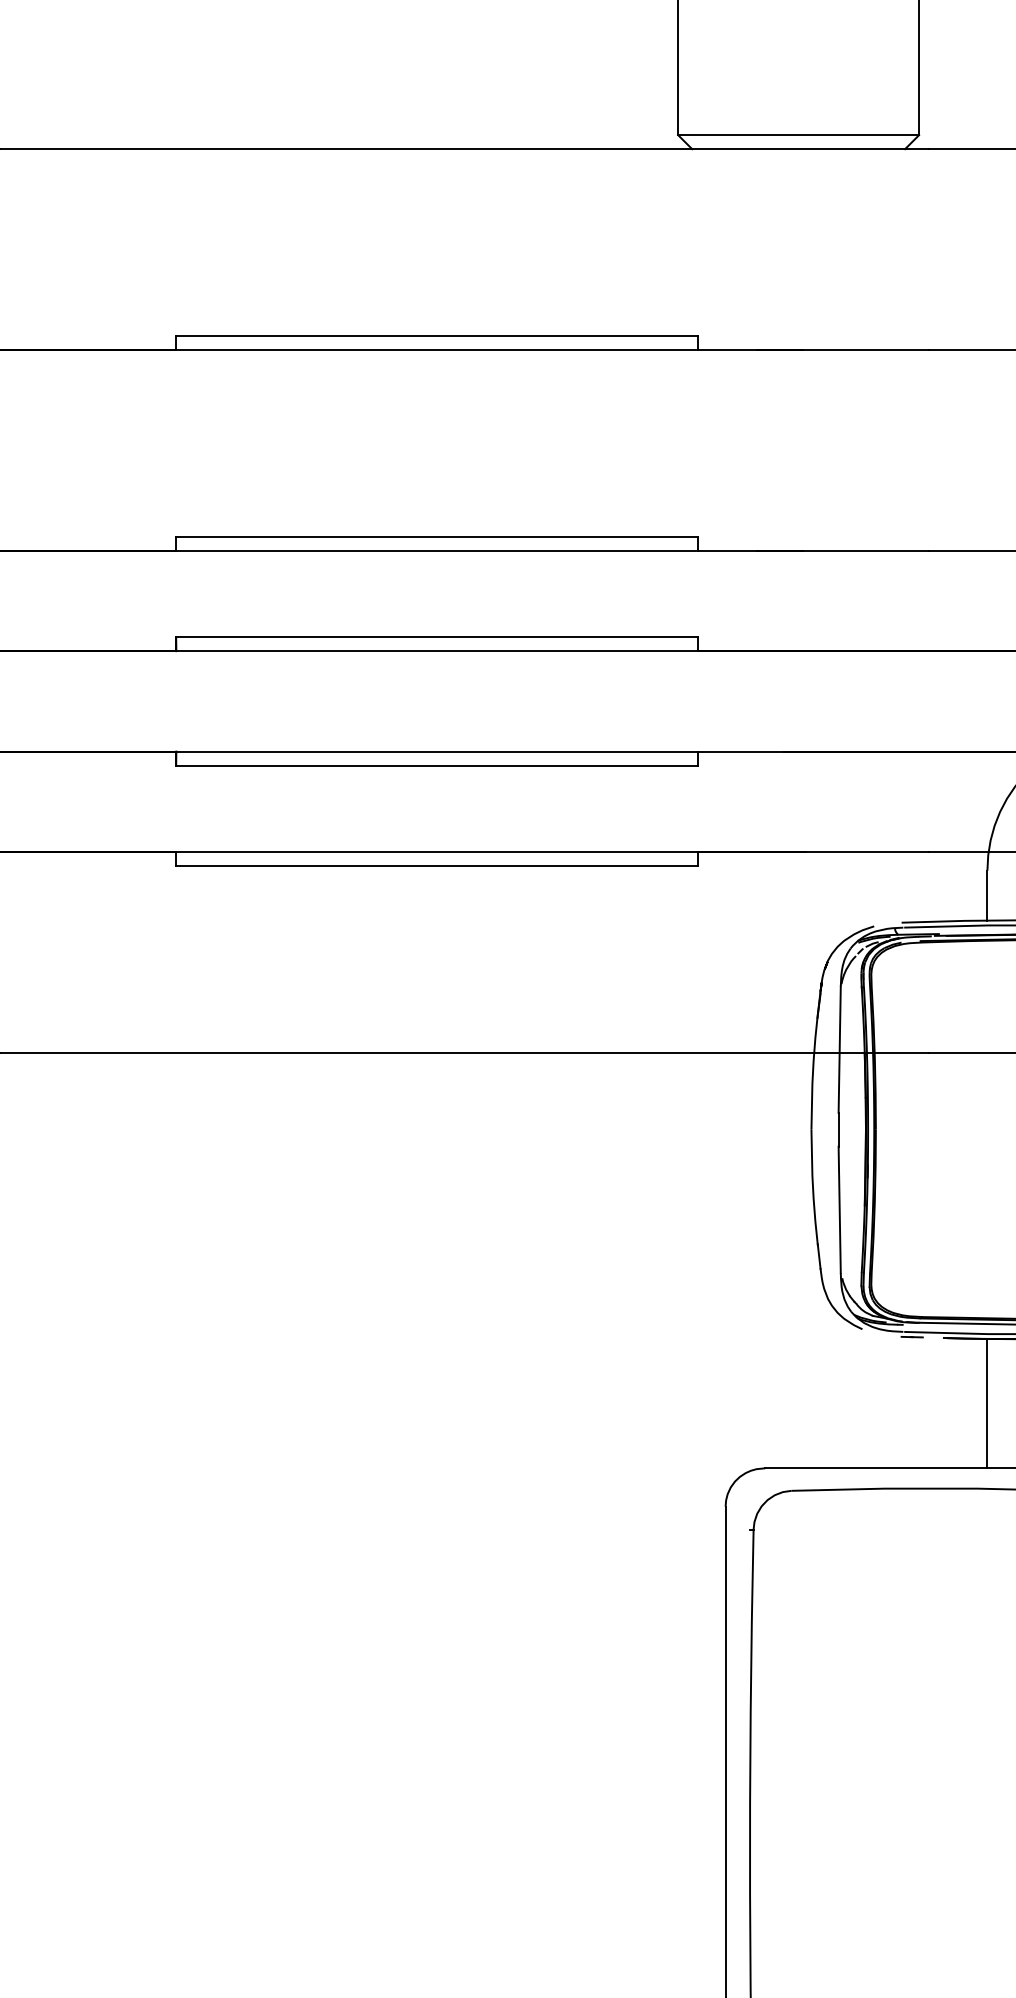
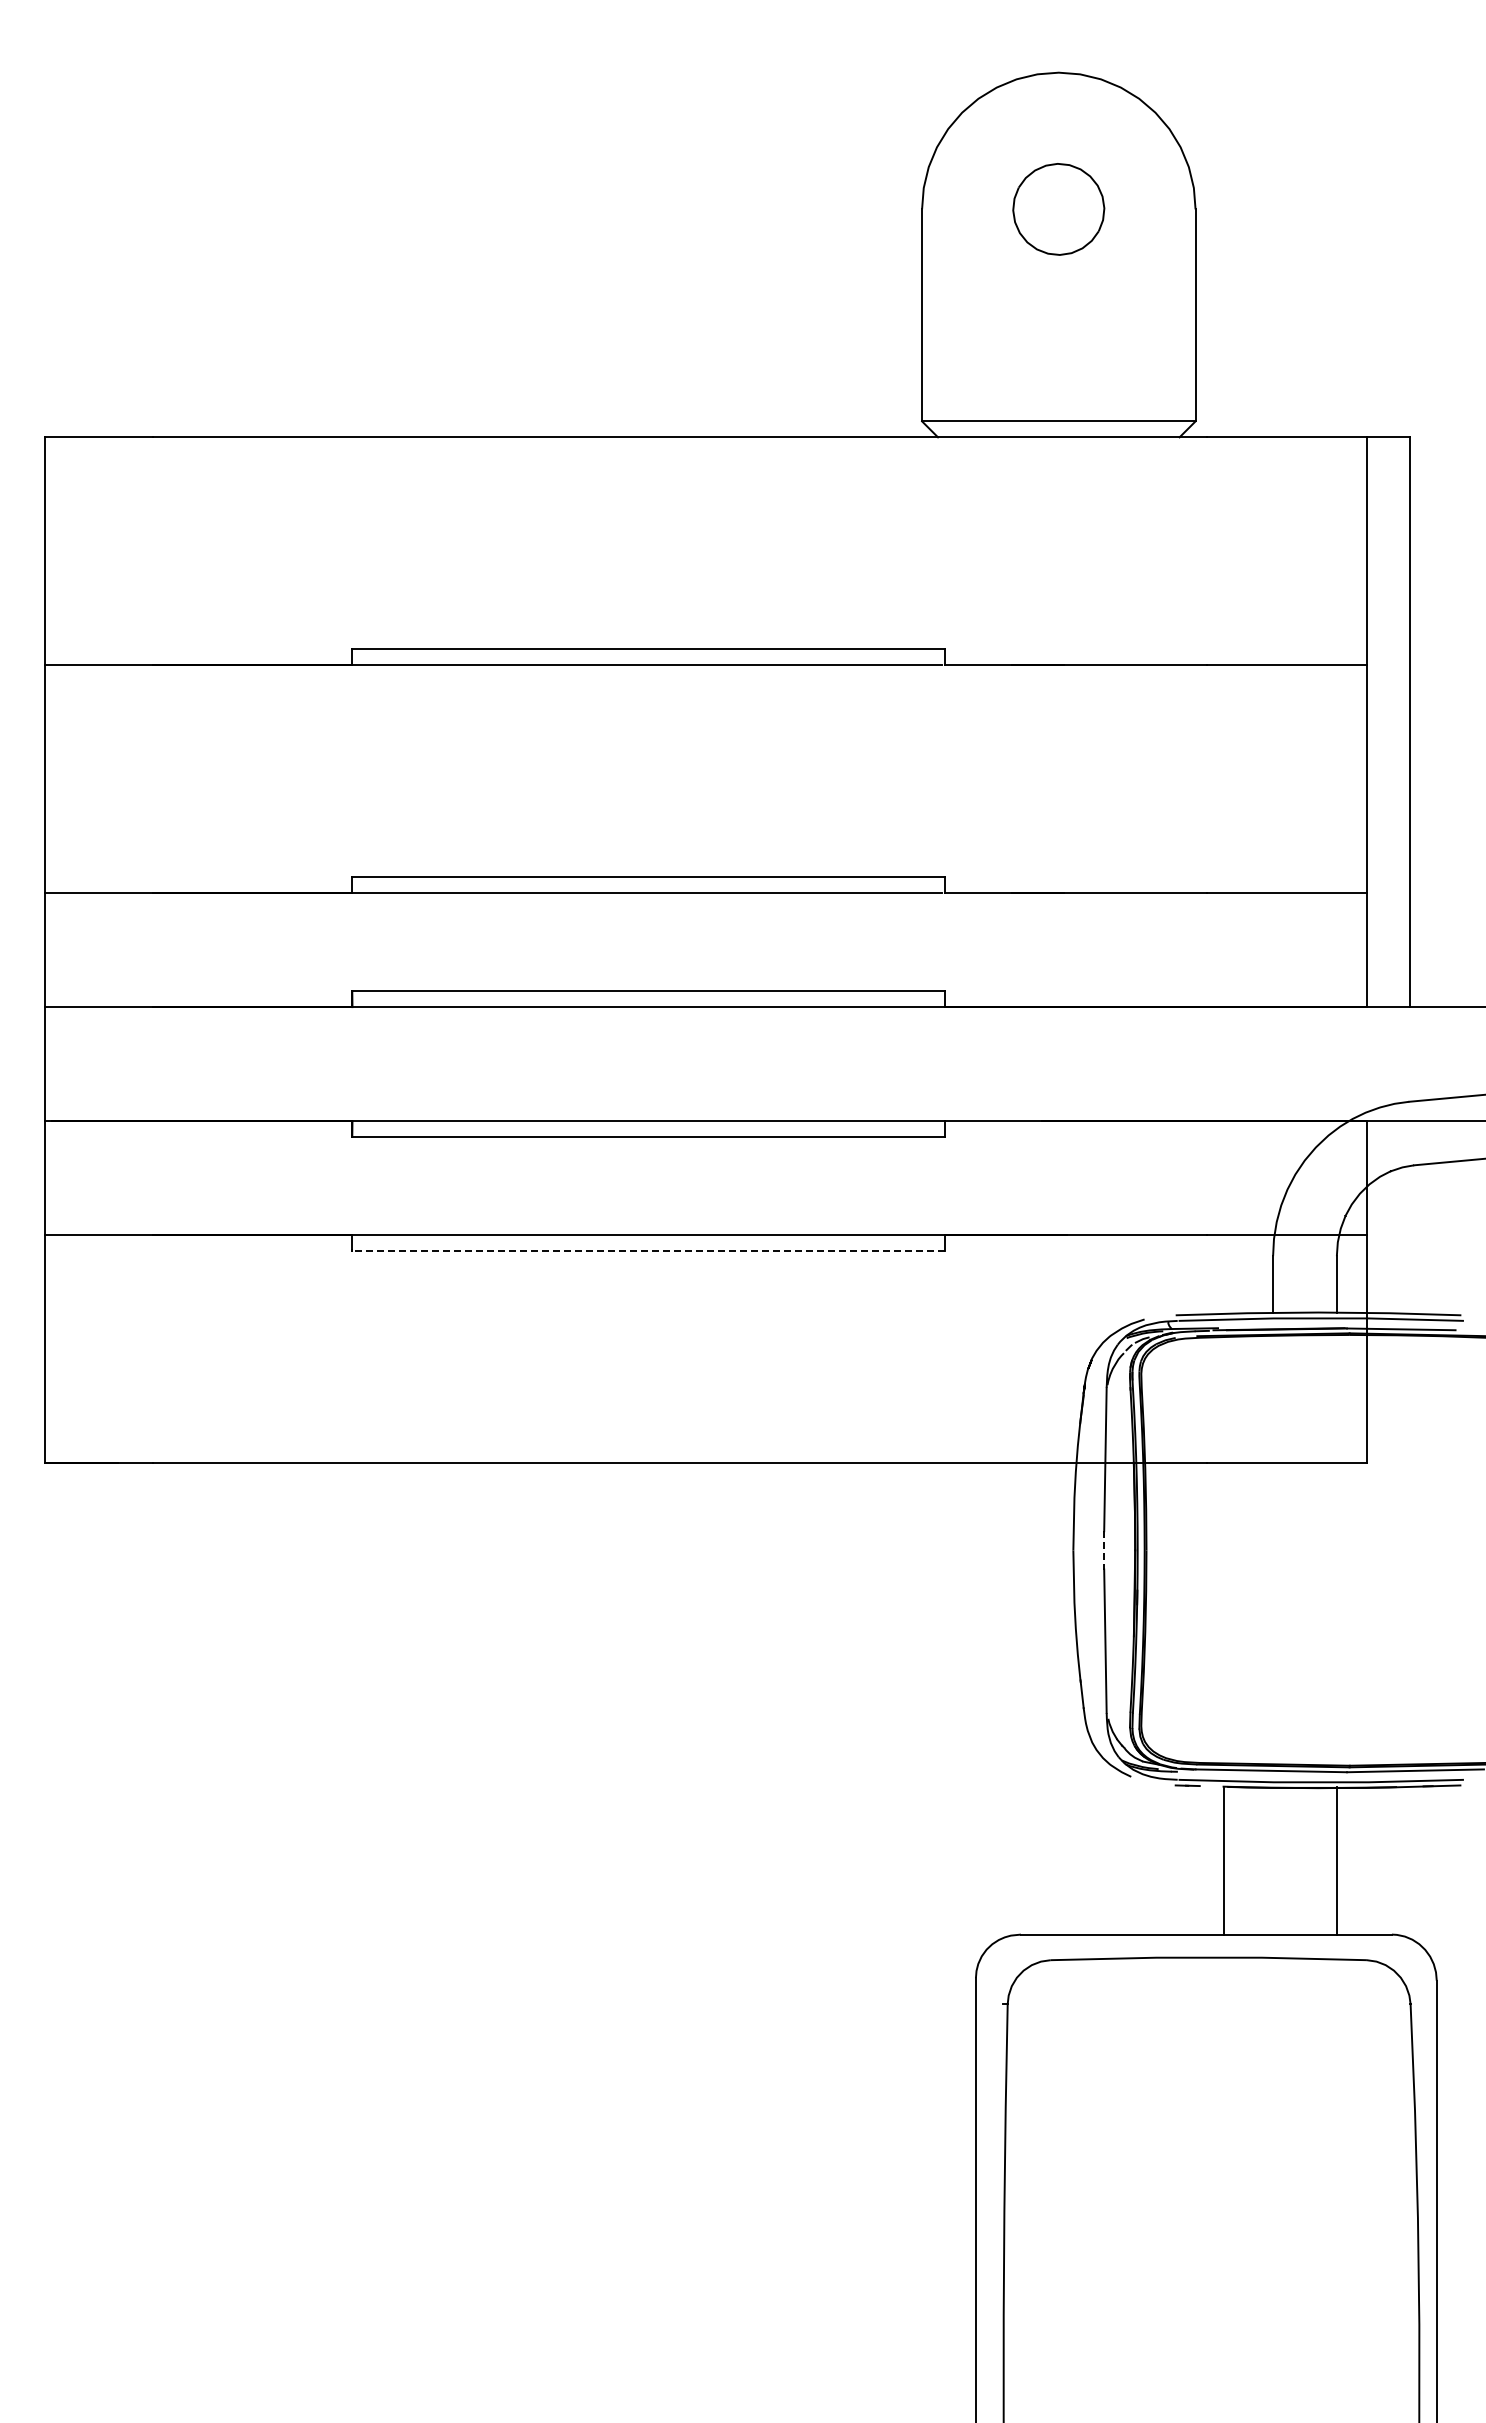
line: (437, 865) -> (648, 1250), solid -> dashed
line: (838, 1129) -> (1104, 1550), solid -> dashed
line: (987, 1403) -> (1224, 1860), moved

